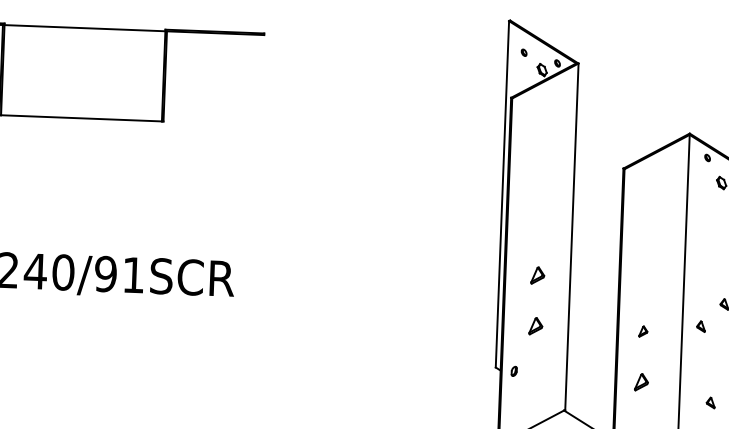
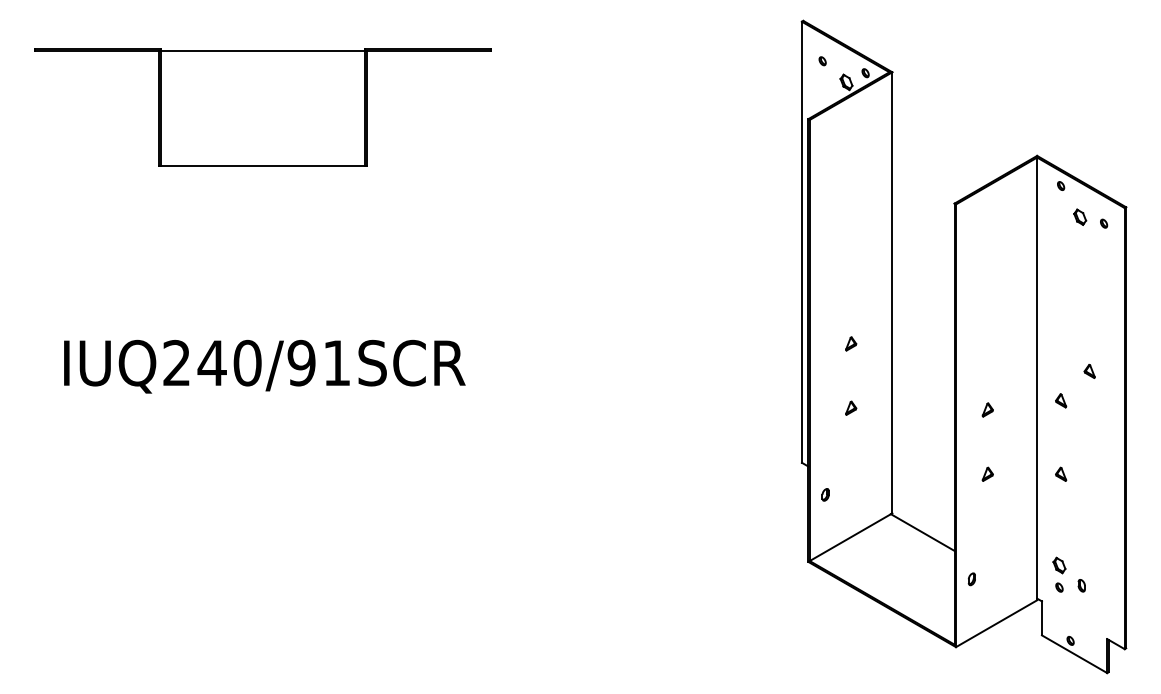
part: (538, 275) -> (851, 343), size x0.62
part: (536, 325) -> (851, 407), size x0.62
part: (514, 371) -> (825, 494), moved
part: (641, 381) -> (987, 473), size x0.62
part: (711, 402) -> (1061, 473), moved

